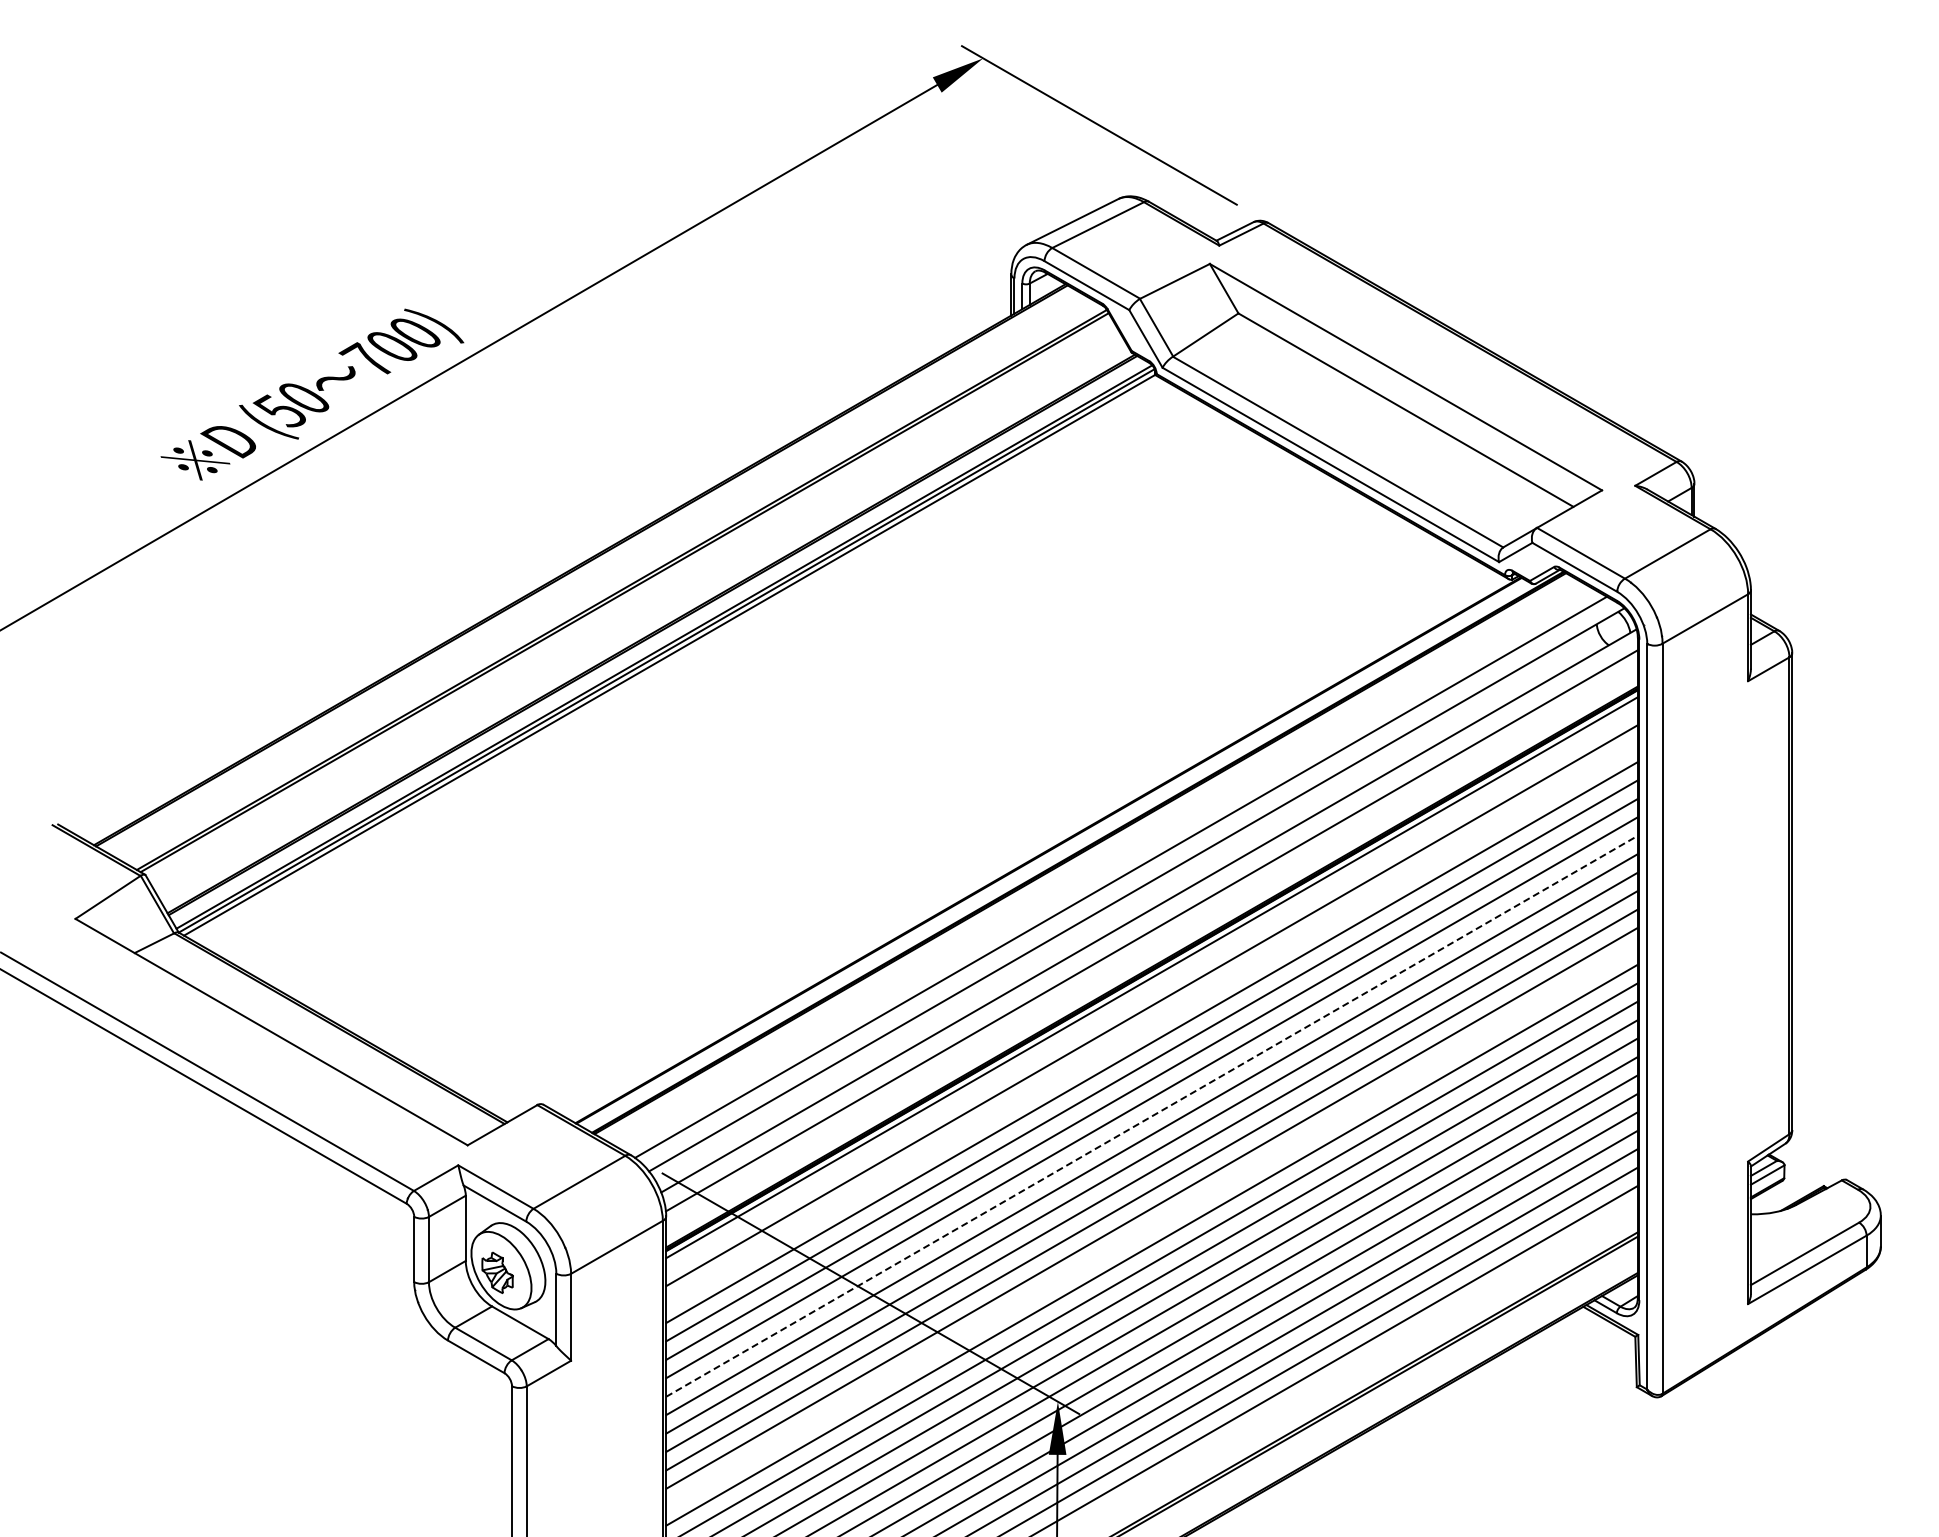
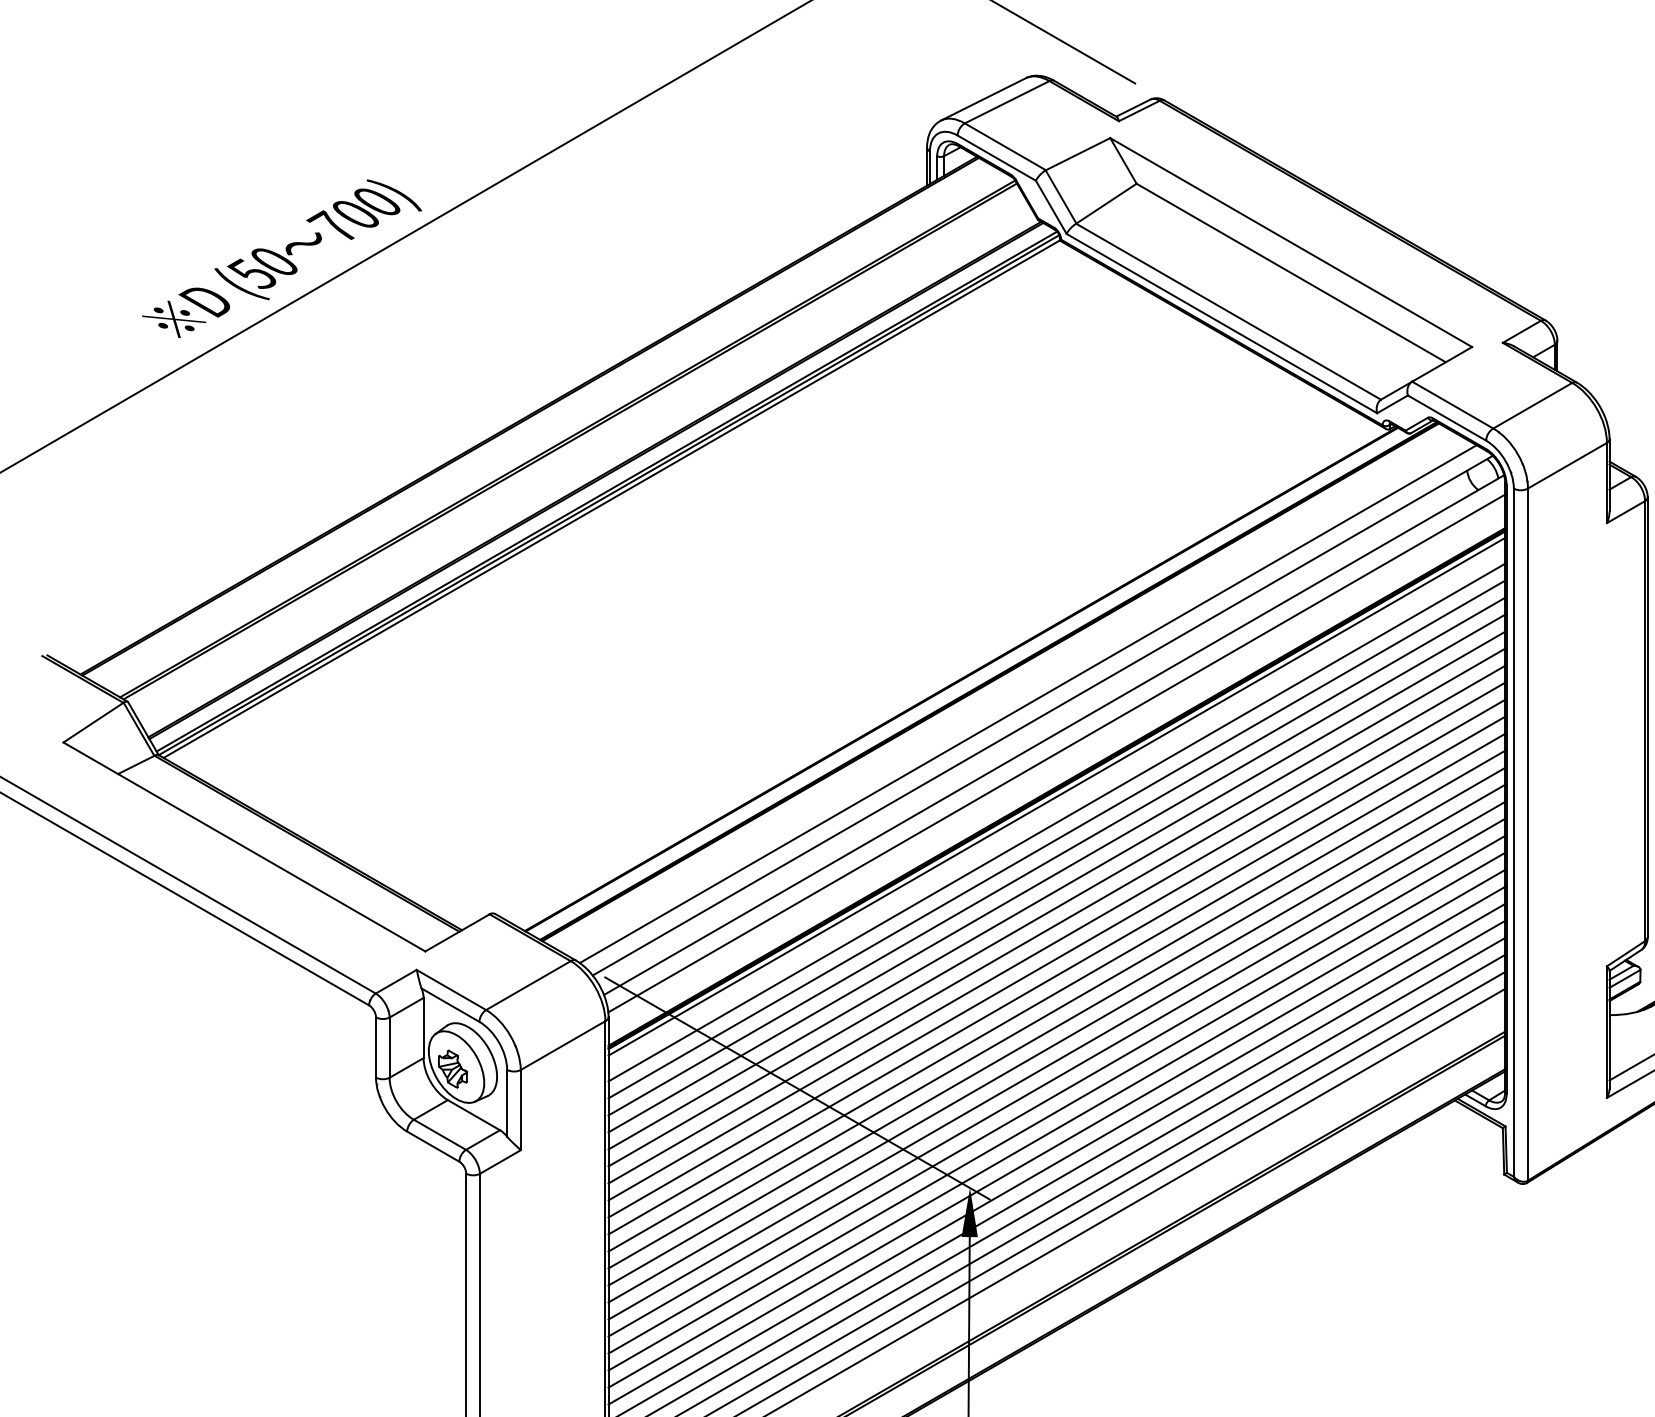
line: (1151, 1023) -> (1056, 839), added
line: (1152, 1116) -> (1057, 924), dashed -> solid
line: (1151, 1226) -> (1056, 1026), added

